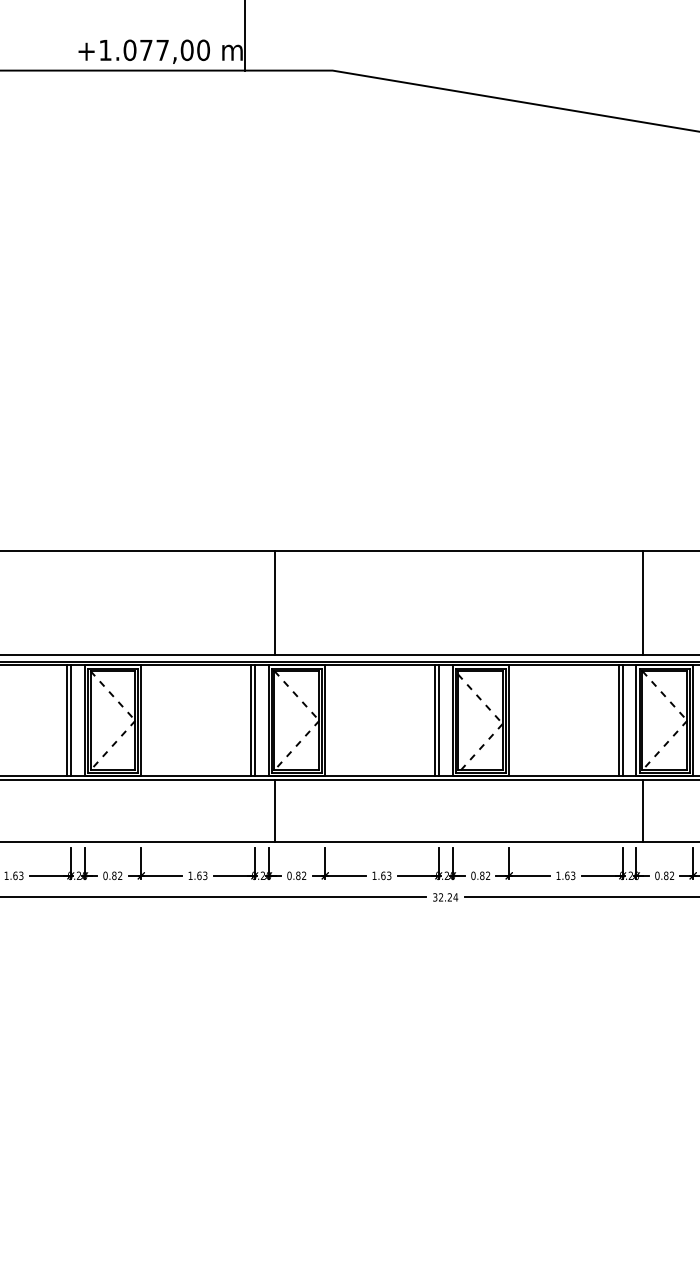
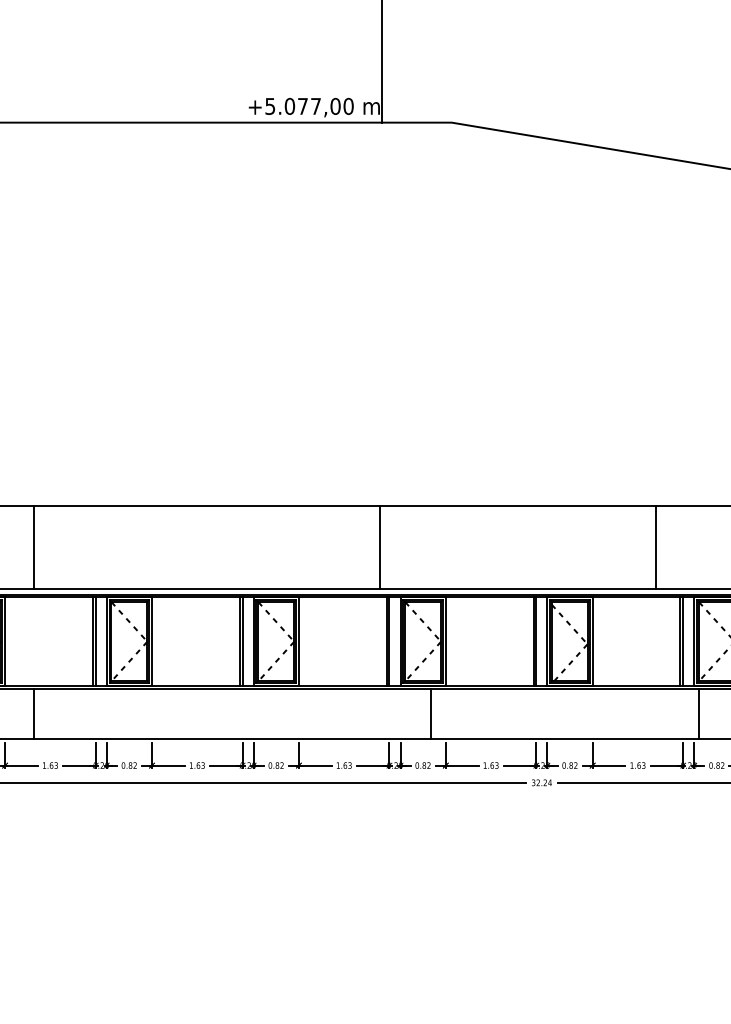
text: (105, 50) -> (270, 106), +1.077,00 -> +5.077,00
line: (274, 602) -> (379, 547), moved
line: (642, 602) -> (656, 547), moved
line: (274, 810) -> (430, 713), moved

